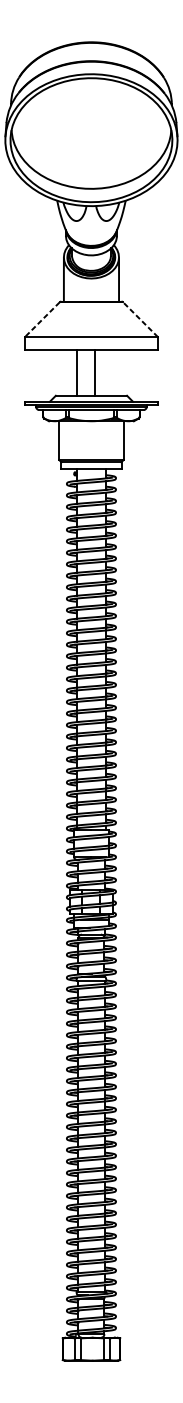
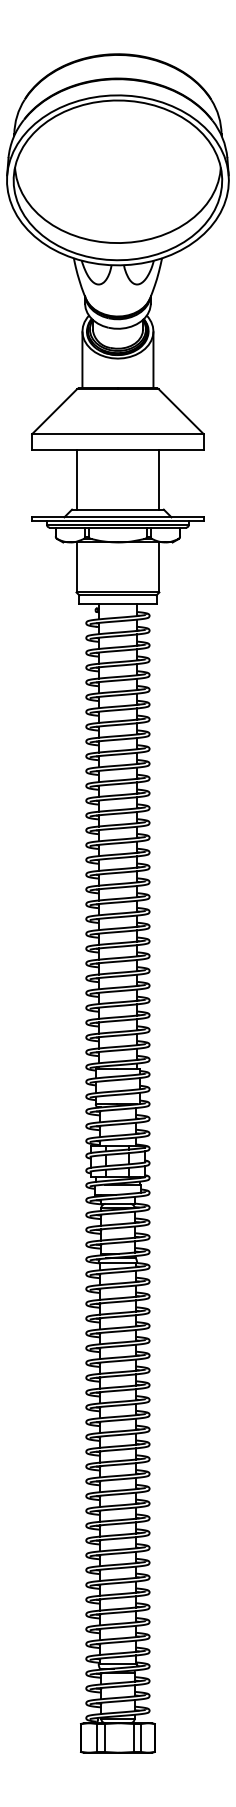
line: (42, 319) -> (54, 411), dashed -> solid
line: (140, 319) -> (181, 411), dashed -> solid
line: (77, 372) -> (76, 479), moved
line: (94, 372) -> (159, 479), moved

